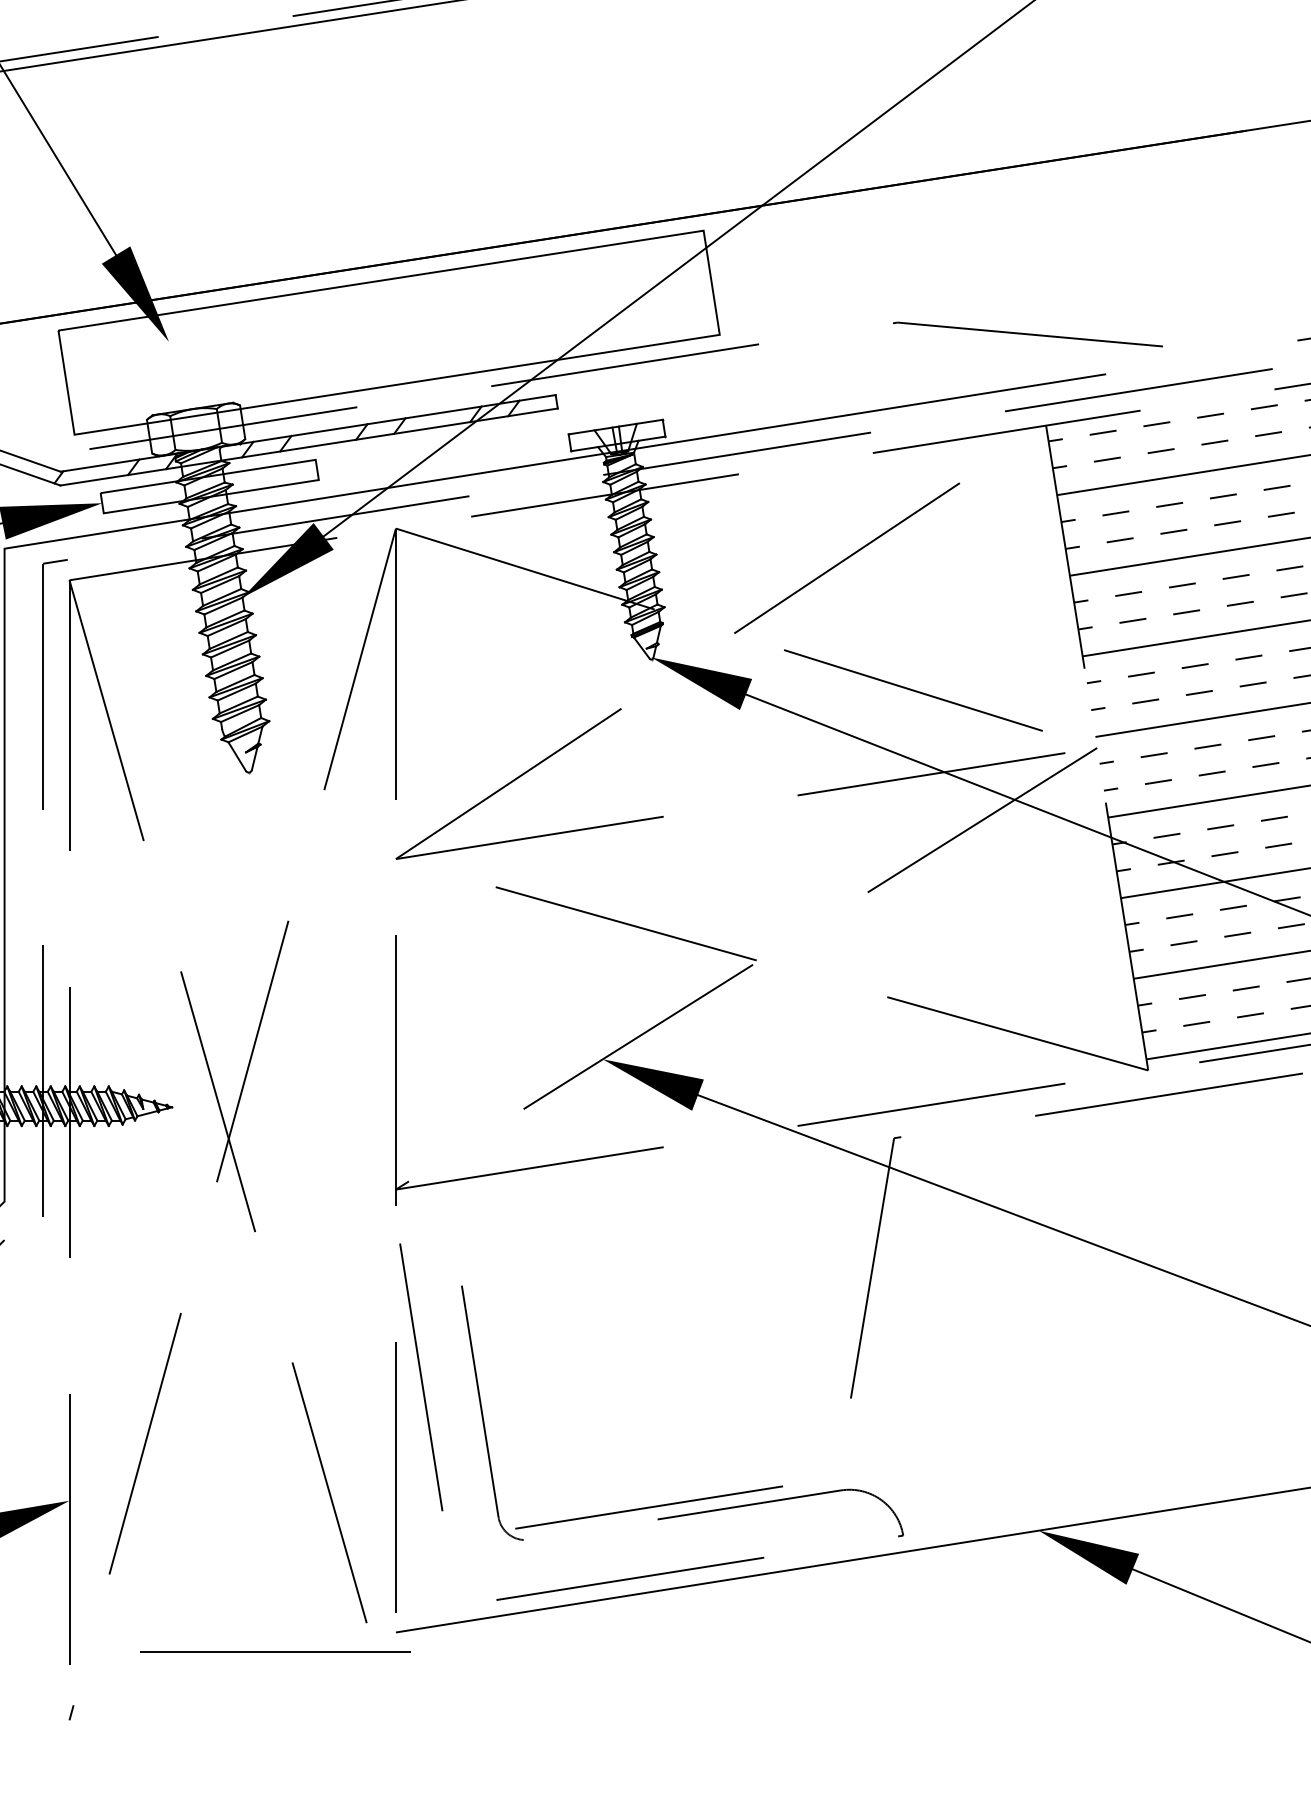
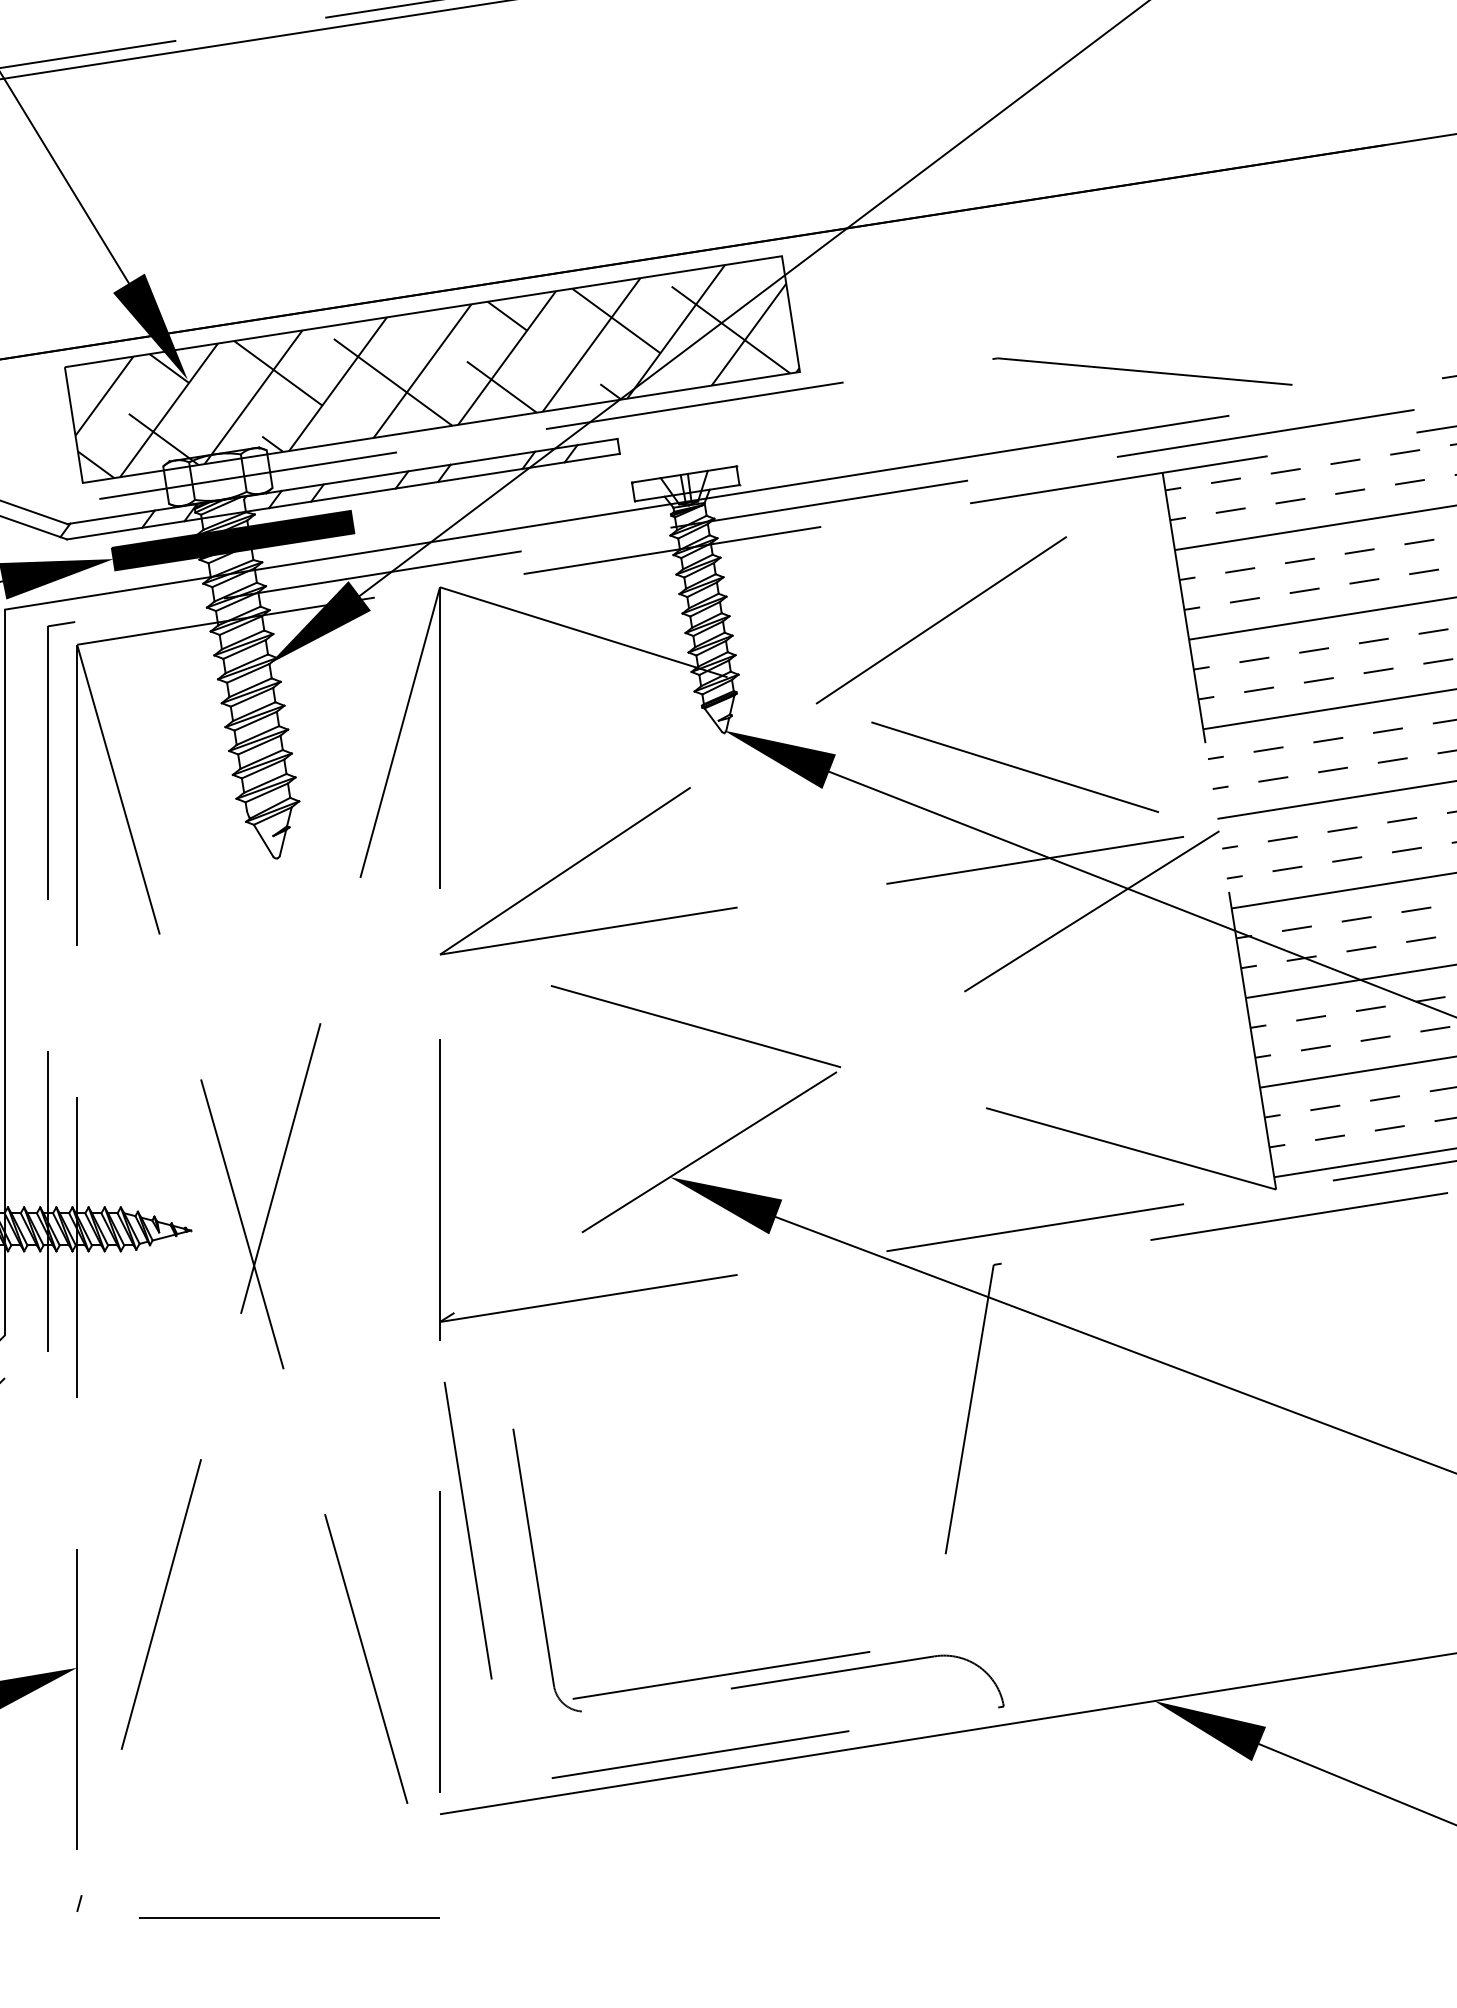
hatch: (393, 334) -> (437, 371), added
fill: (209, 486) -> (232, 540), added
line: (275, 1651) -> (289, 1917), moved

